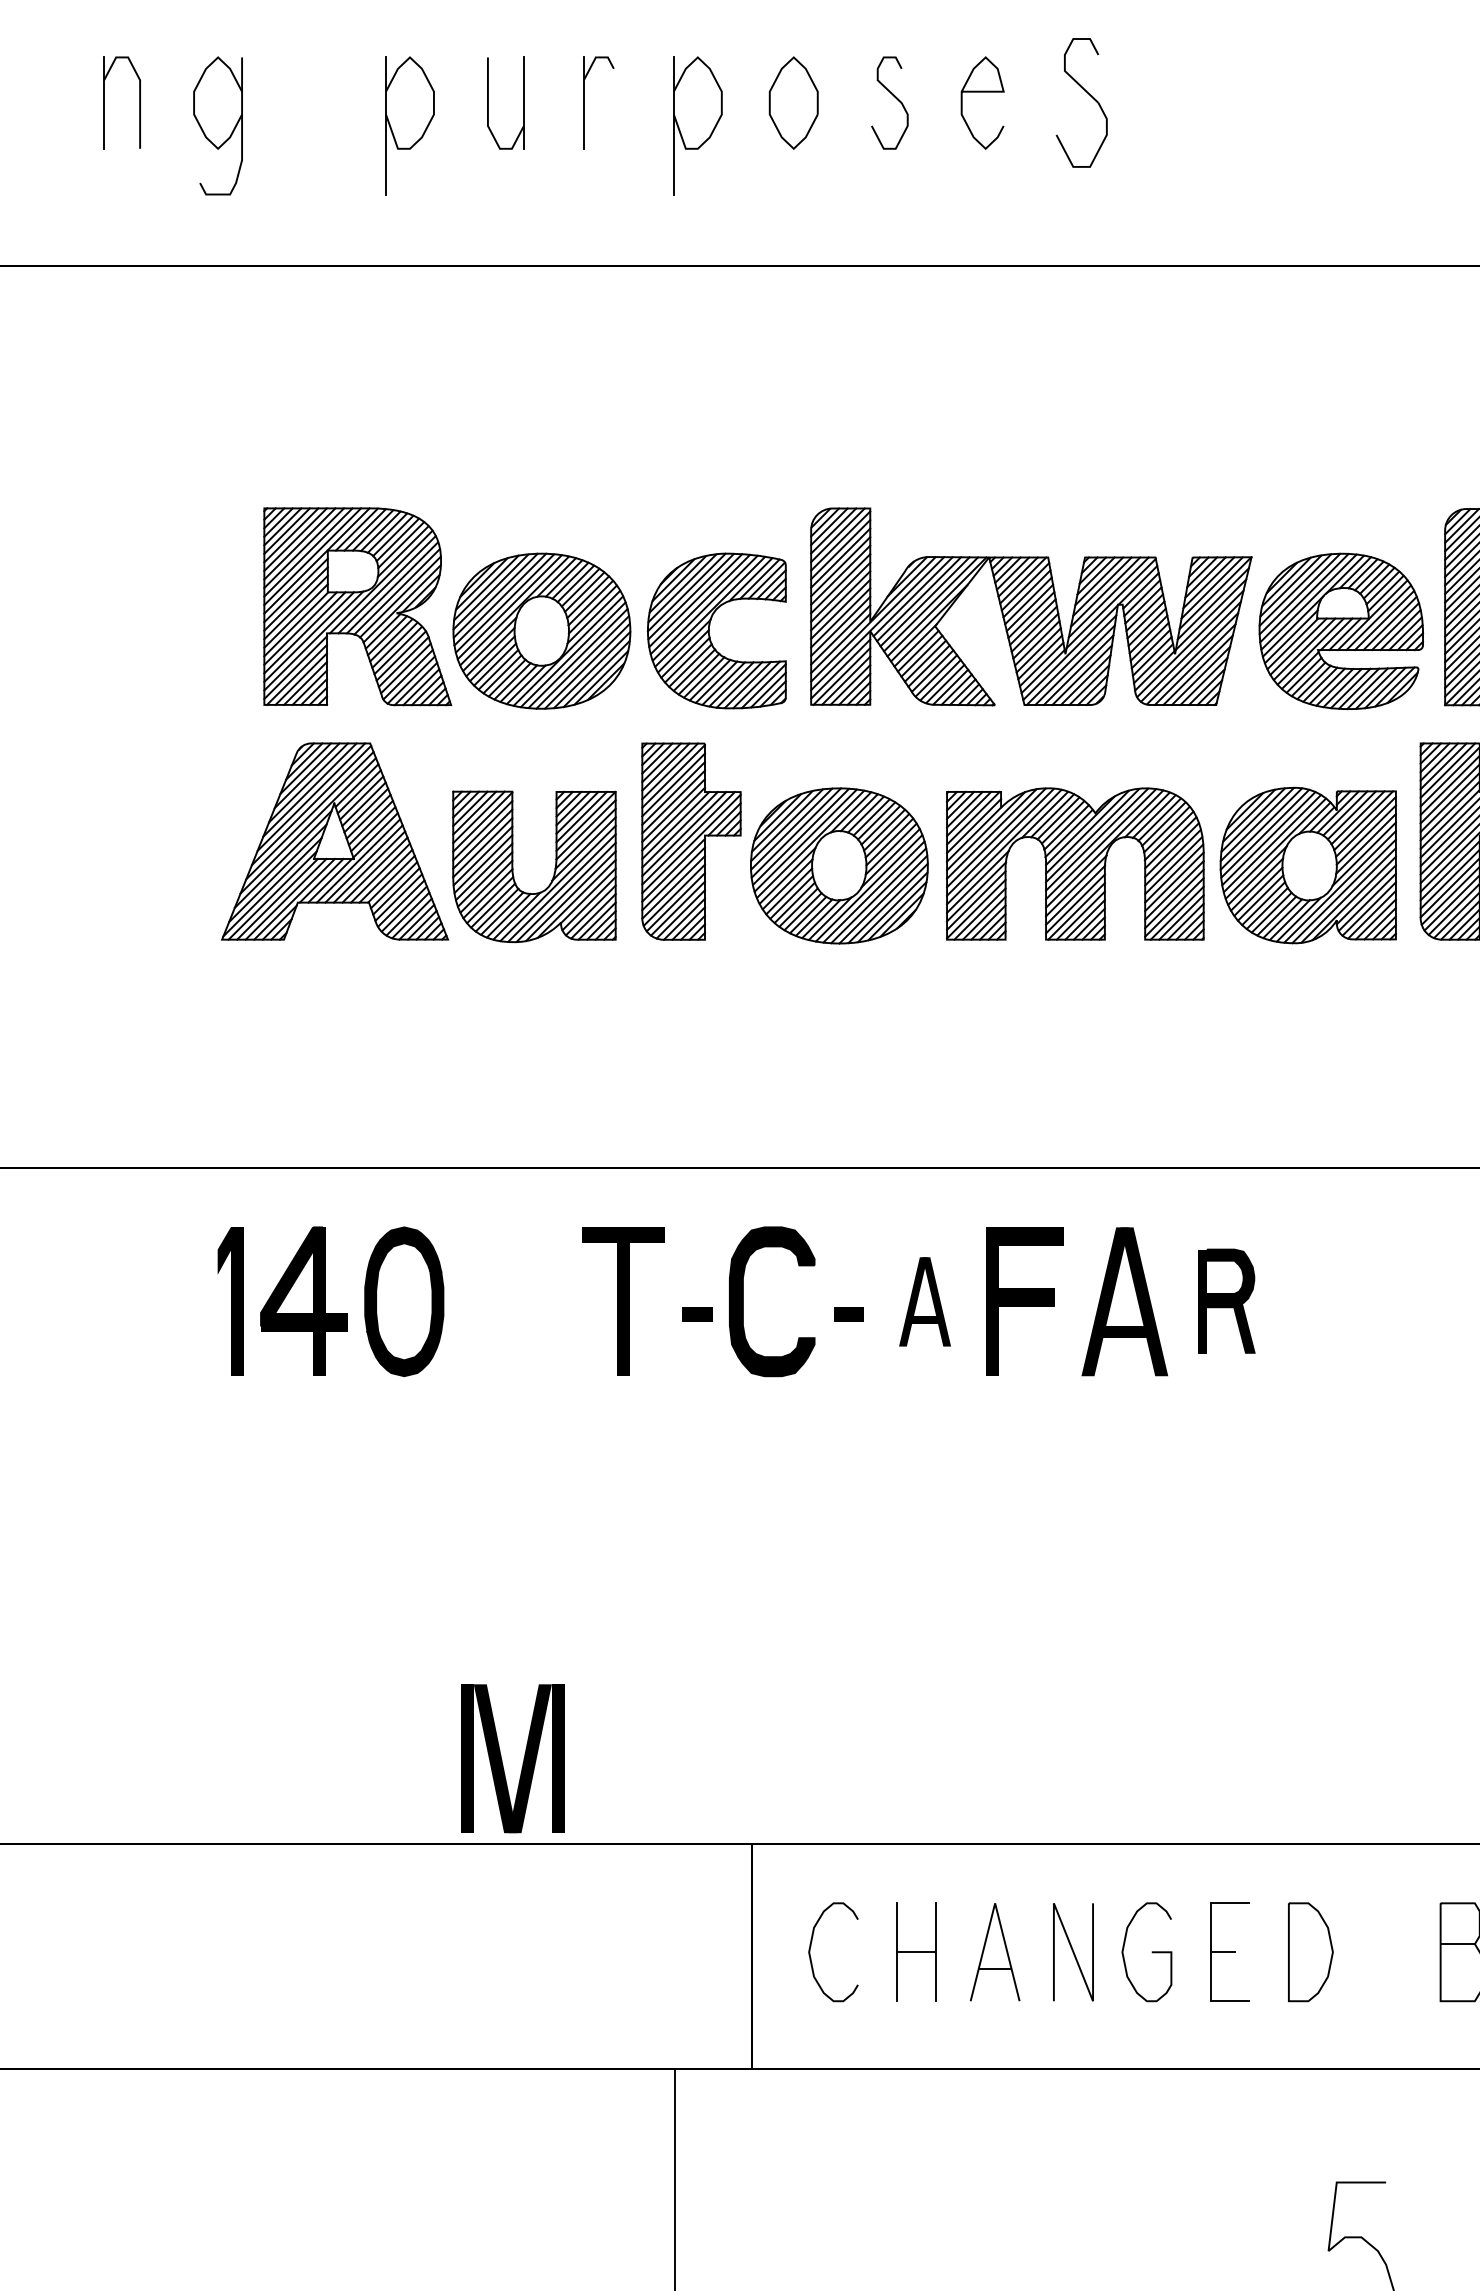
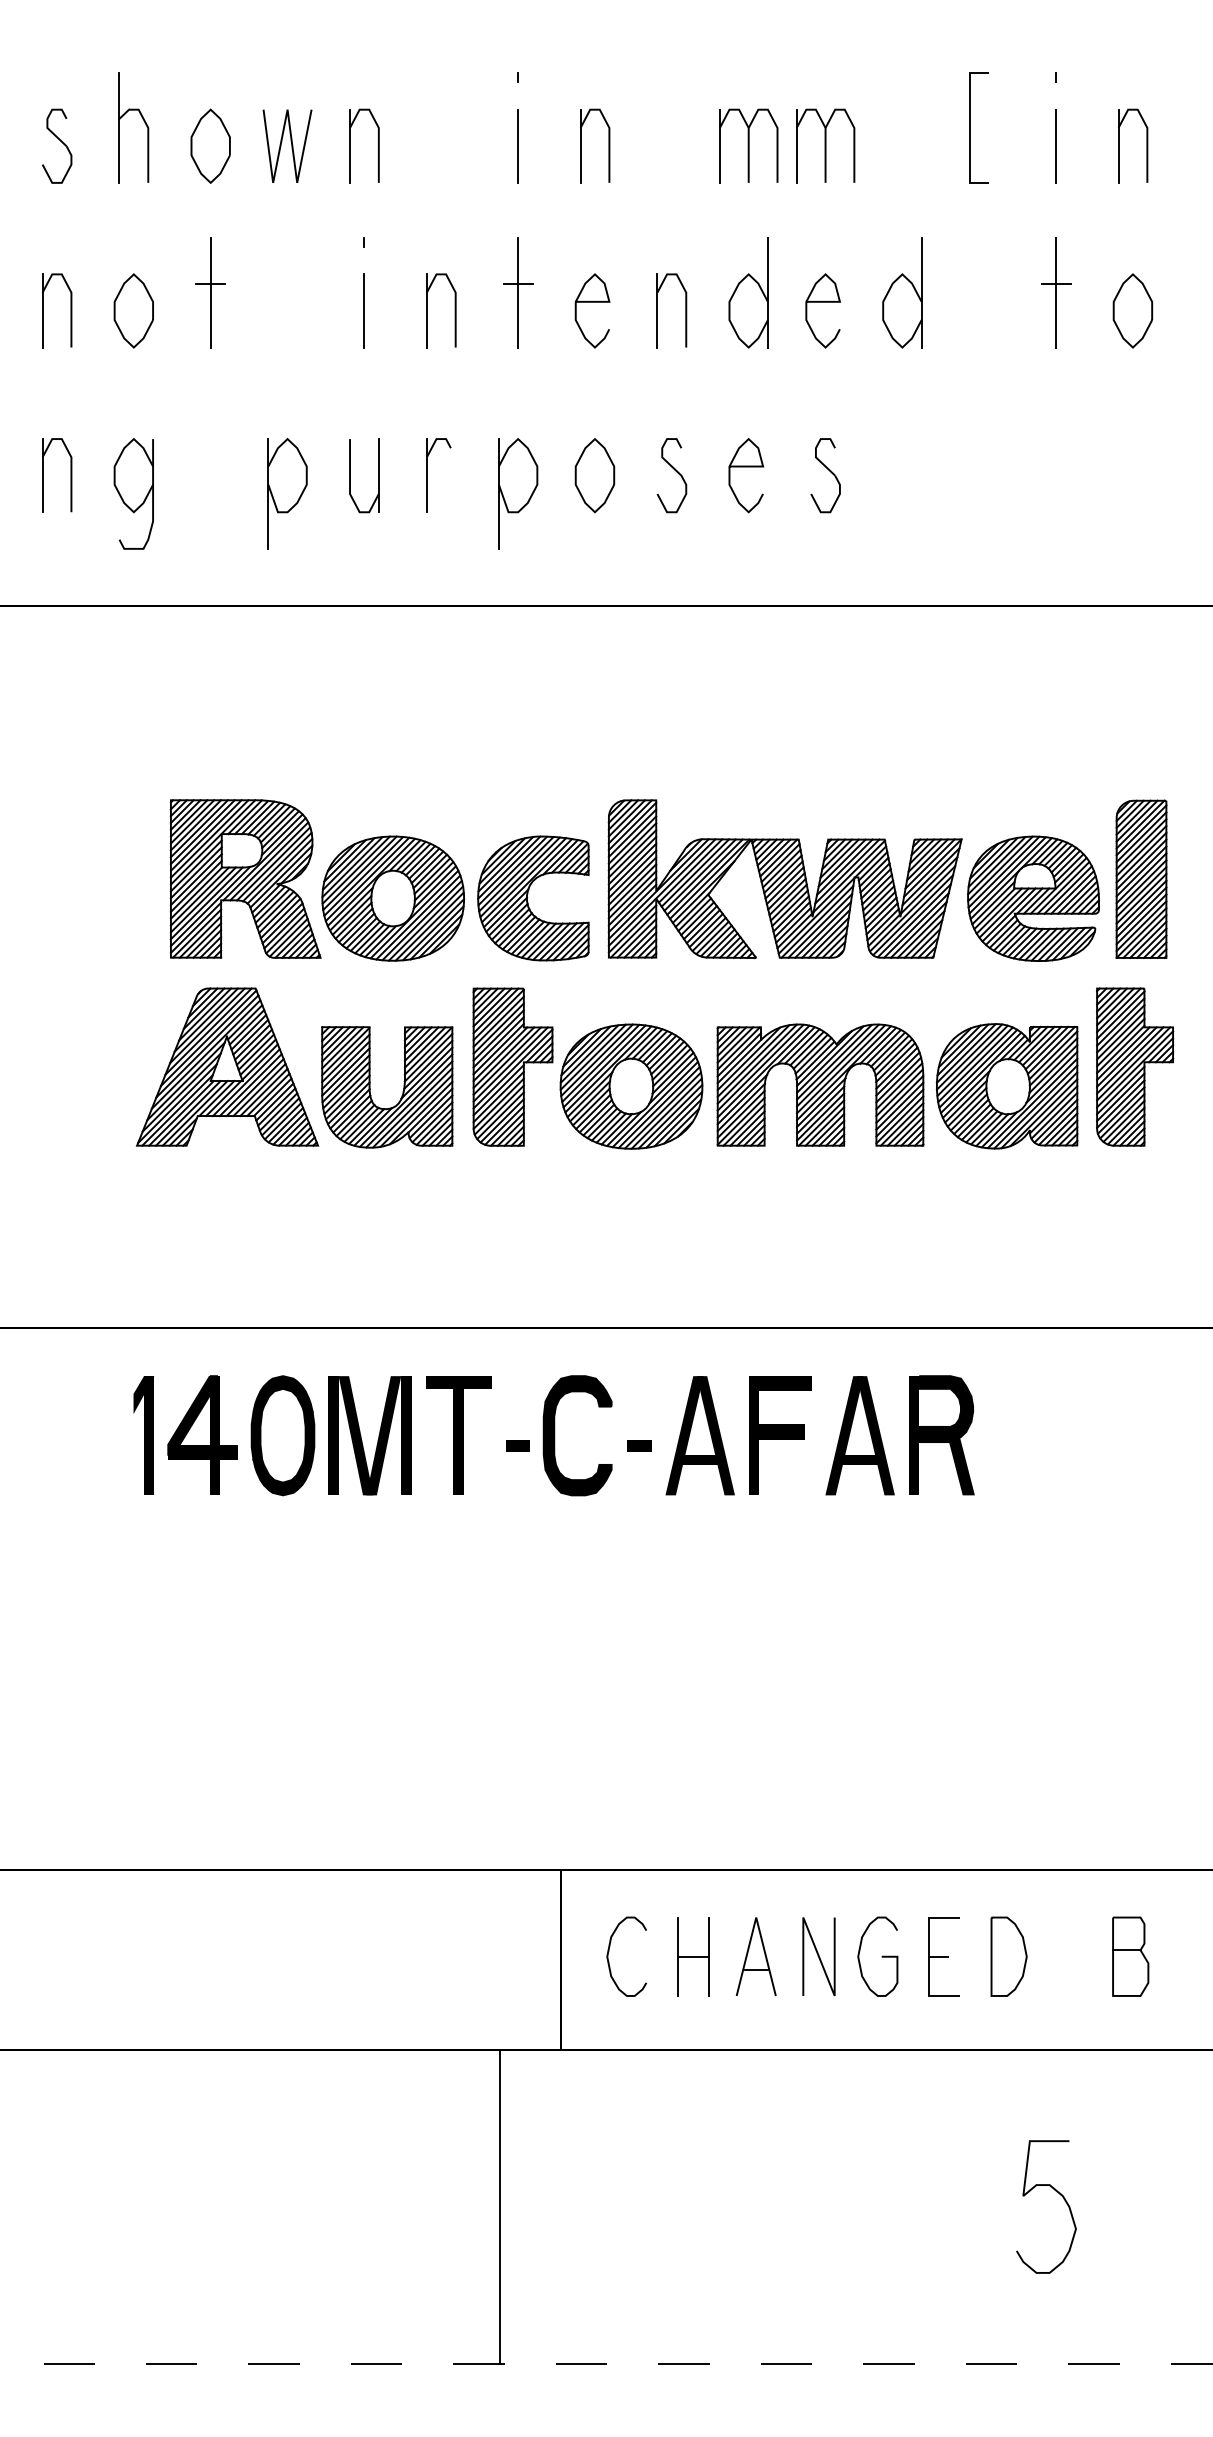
part: (1081, 102) -> (825, 475), size x0.71
part: (924, 1301) -> (699, 1435), size x1.67
part: (1226, 1301) -> (941, 1435), size x1.43
part: (502, 1758) -> (361, 1435), moved

